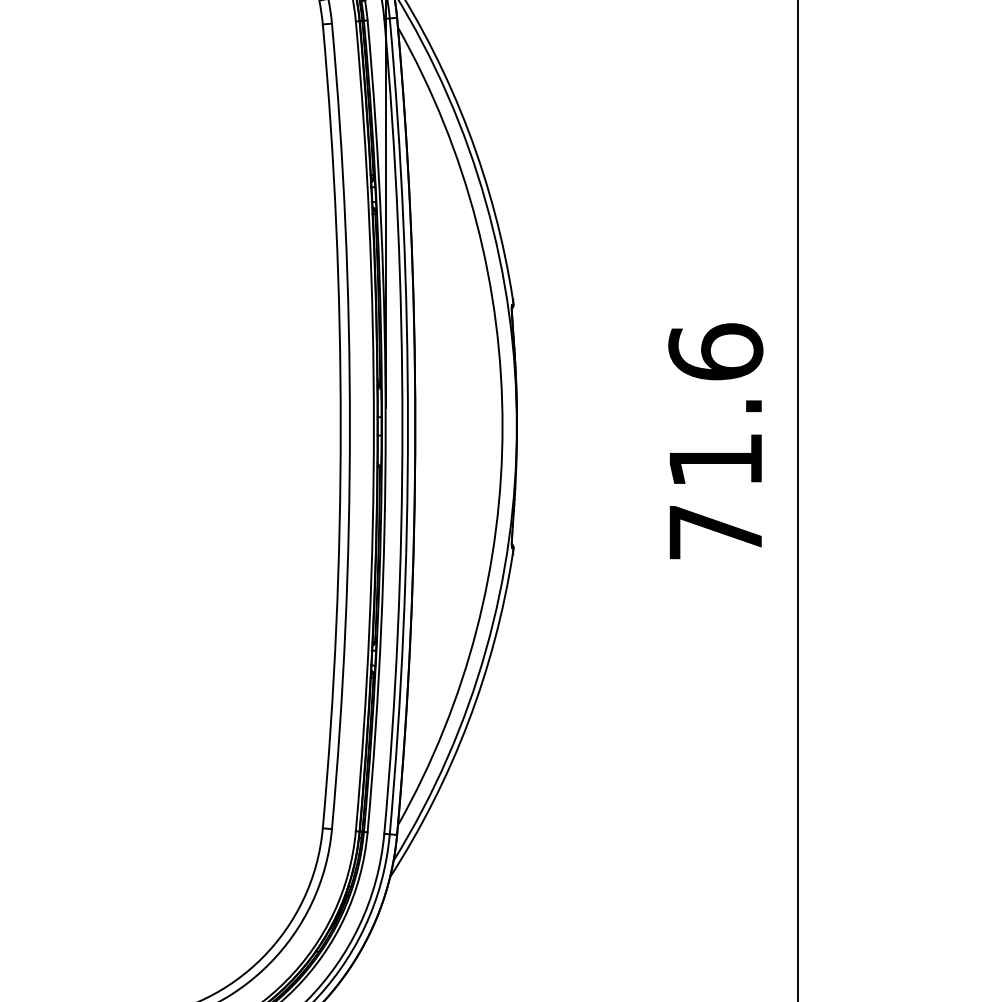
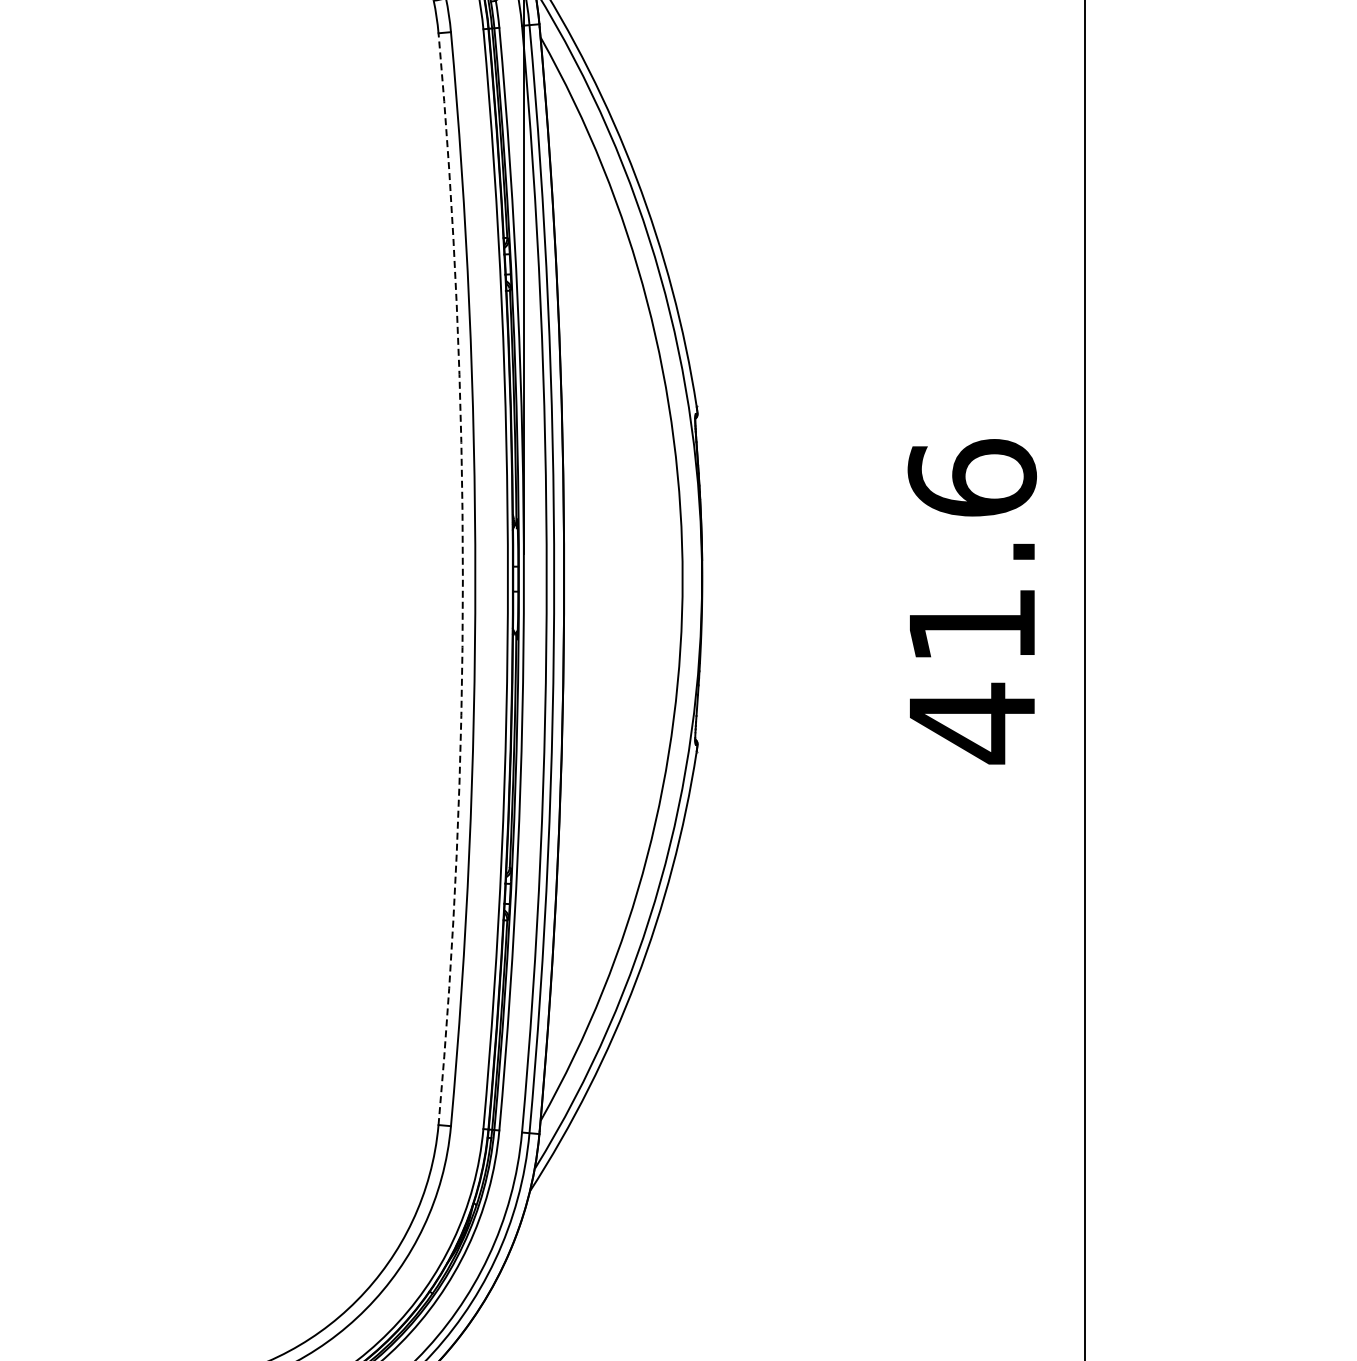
arc: (340, 426) -> (462, 579), solid -> dashed
text: (715, 532) -> (971, 723), 71.6 -> 41.6

